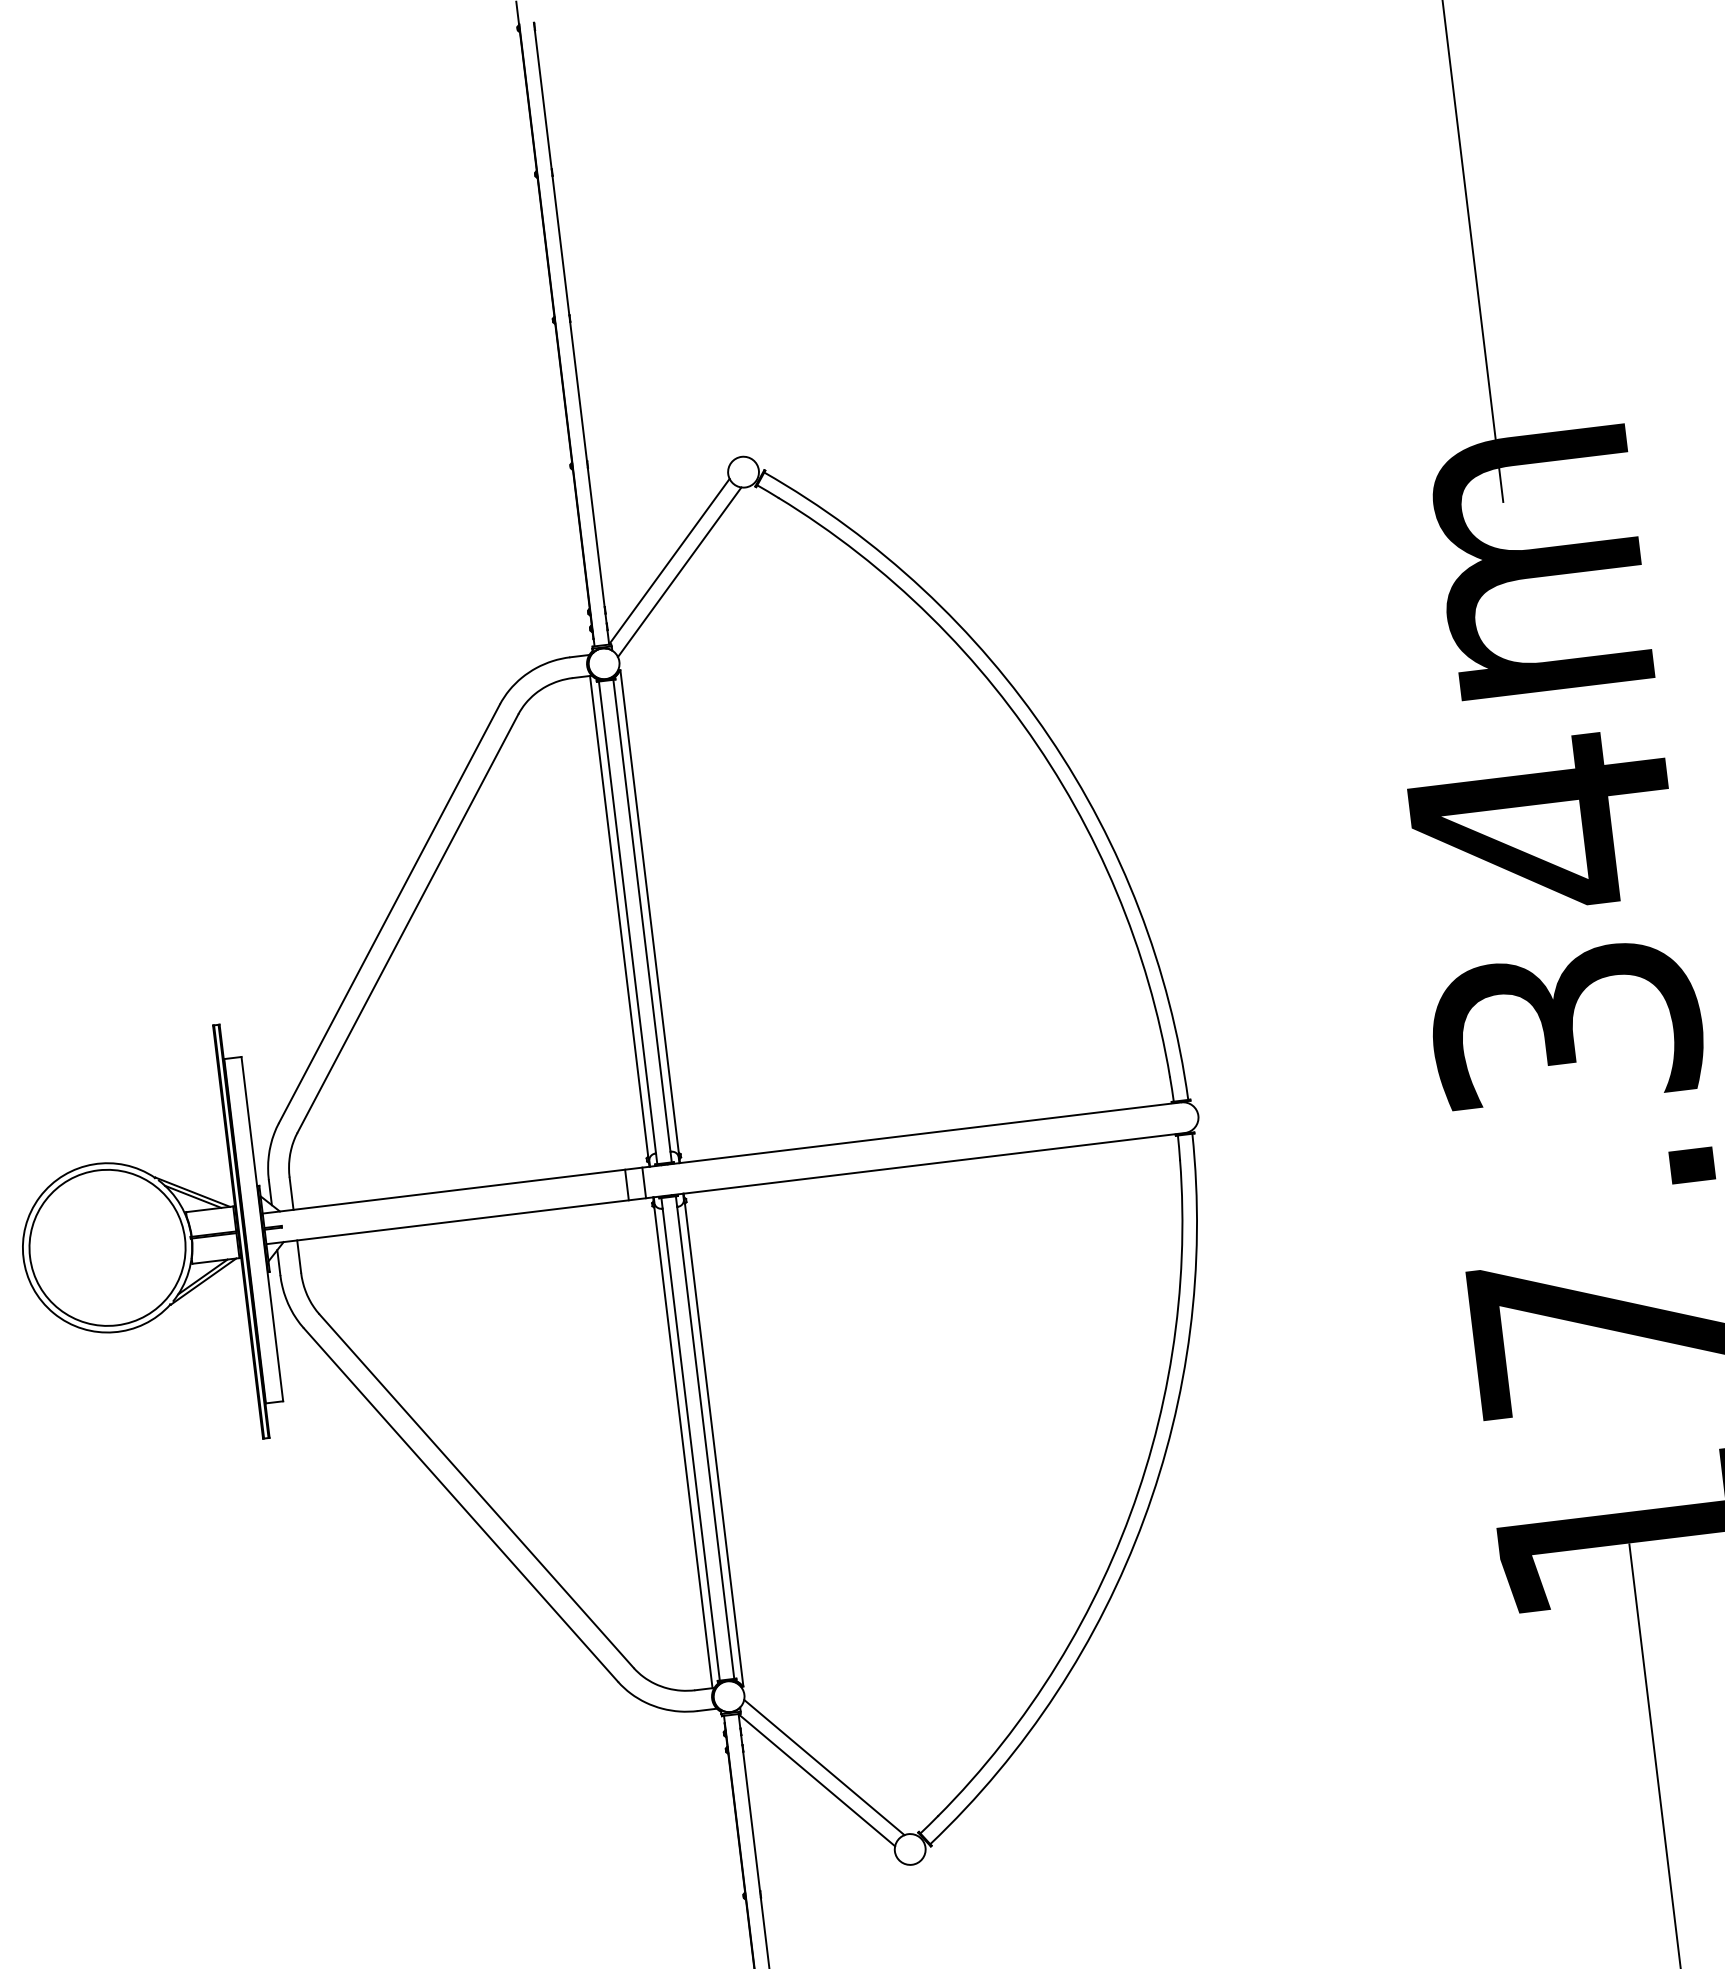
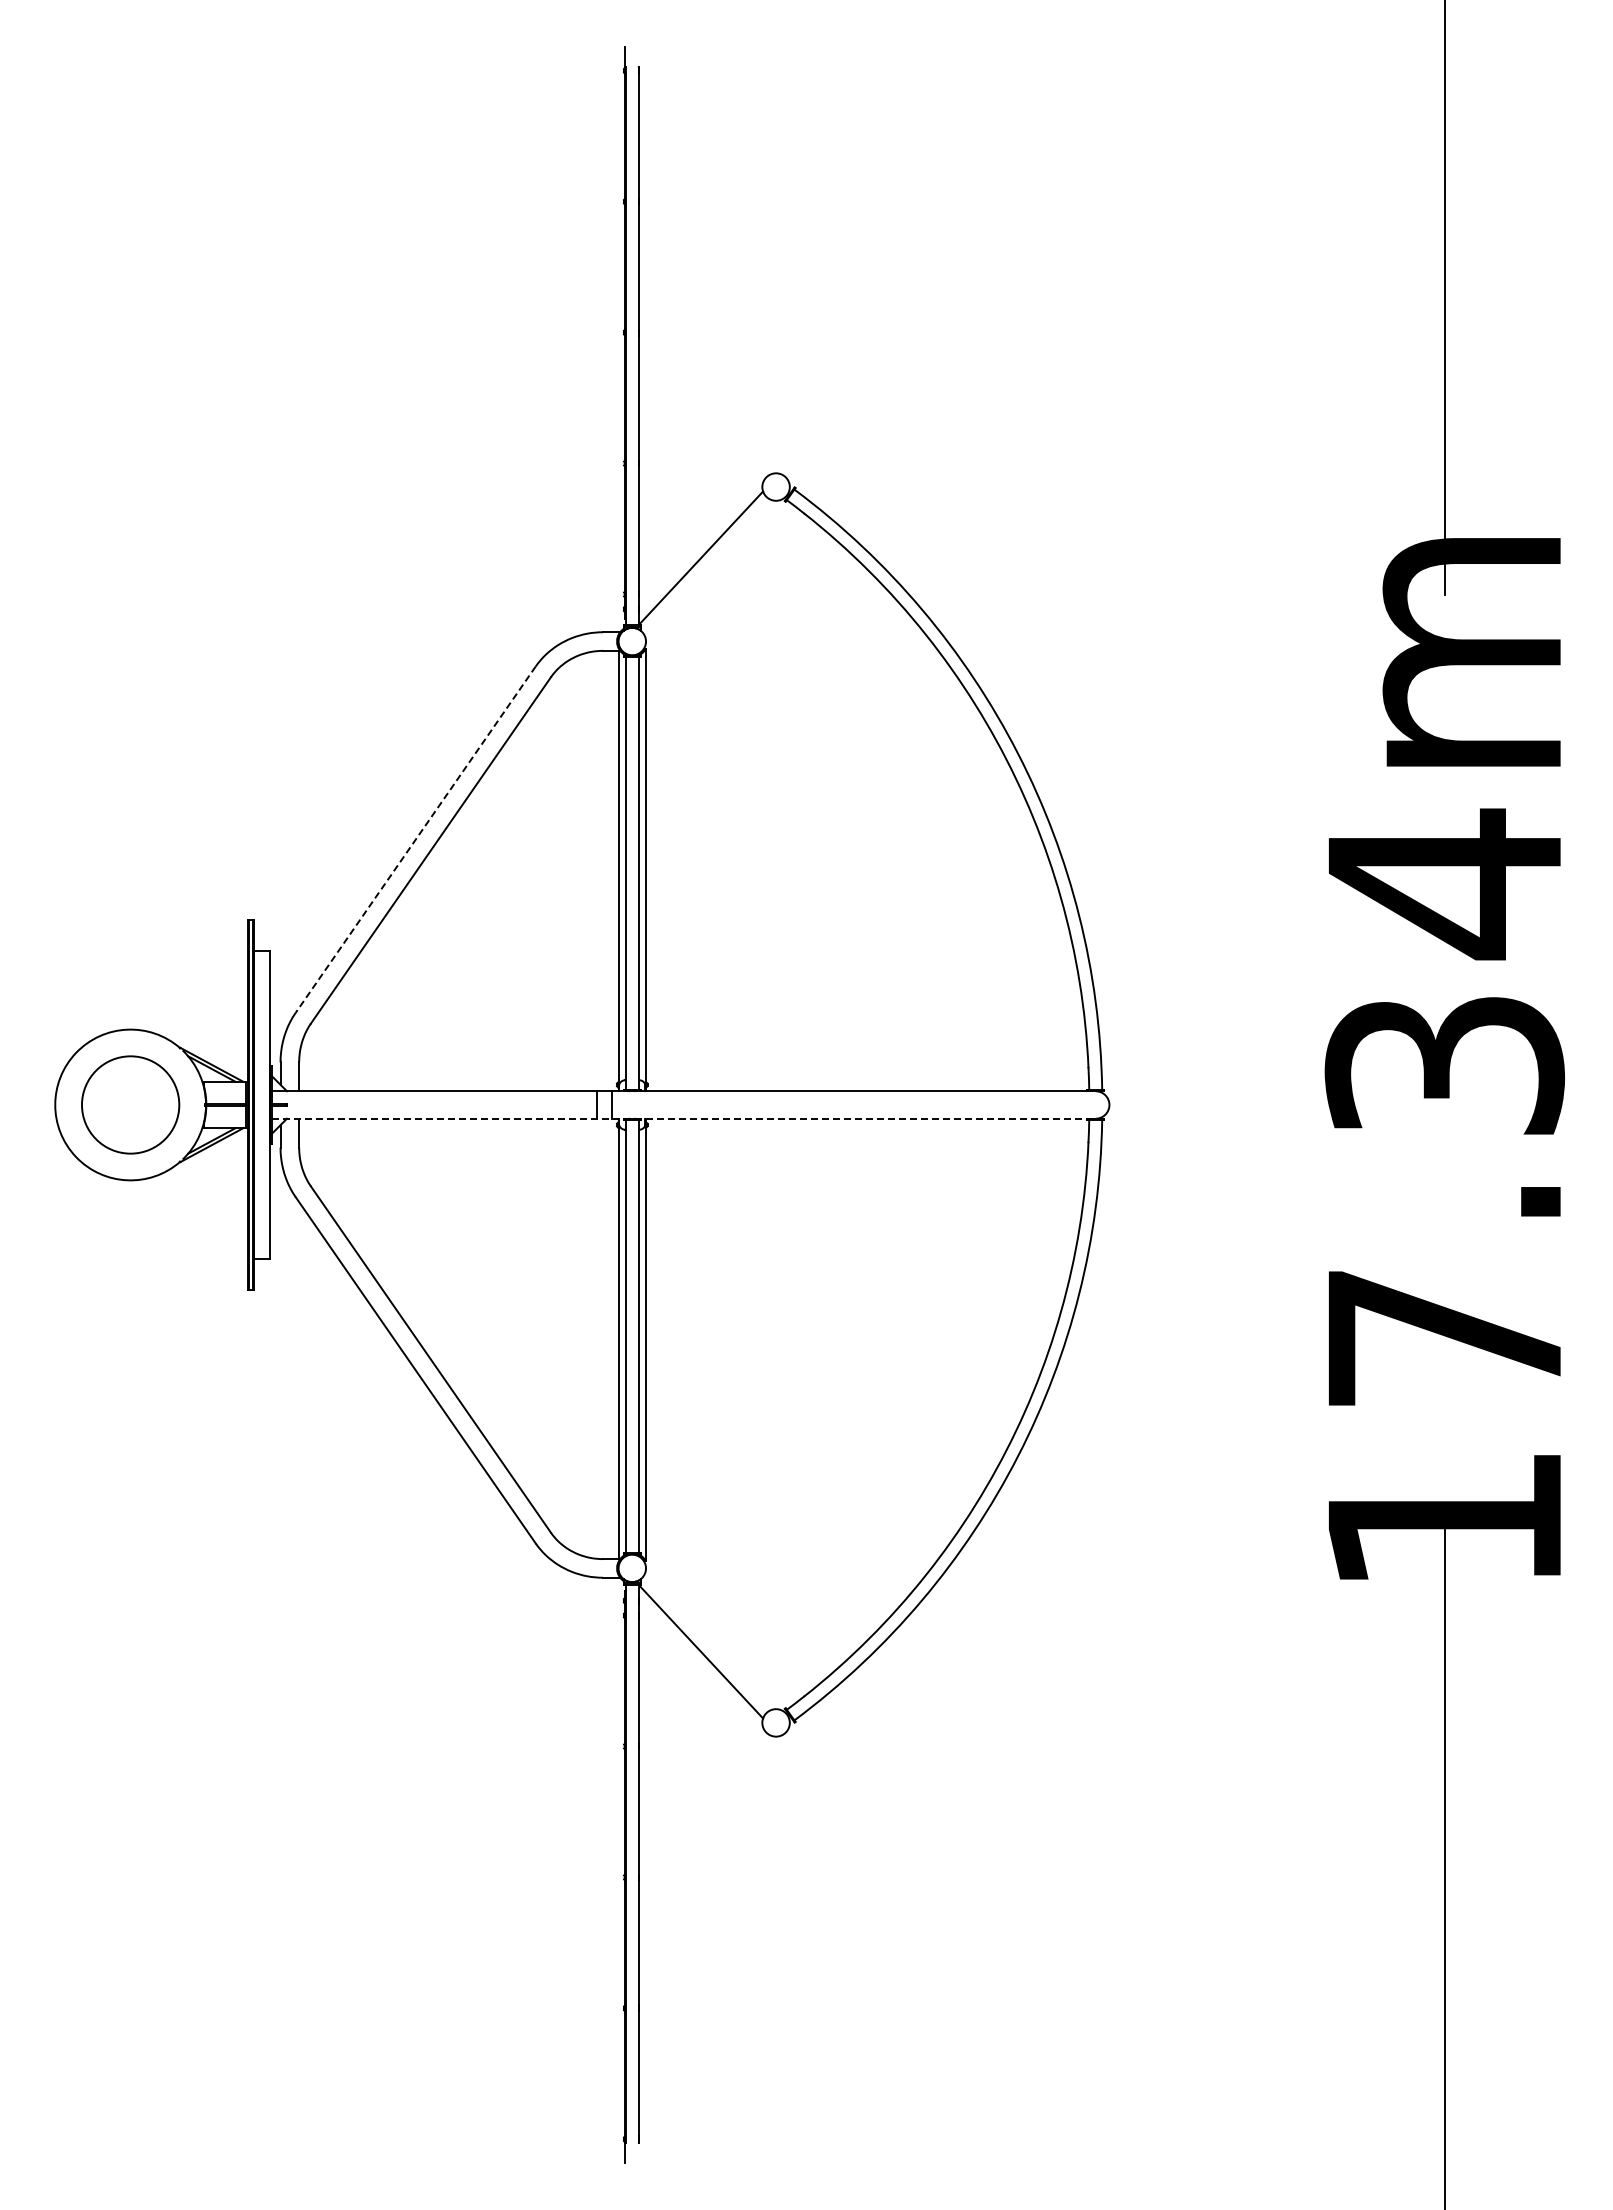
line: (679, 572) -> (708, 568), removed
line: (389, 913) -> (415, 839), solid -> dashed
line: (726, 1188) -> (684, 1118), solid -> dashed
circle: (107, 1247) -> (130, 1104), size x0.7
line: (823, 1766) -> (708, 1640), removed

